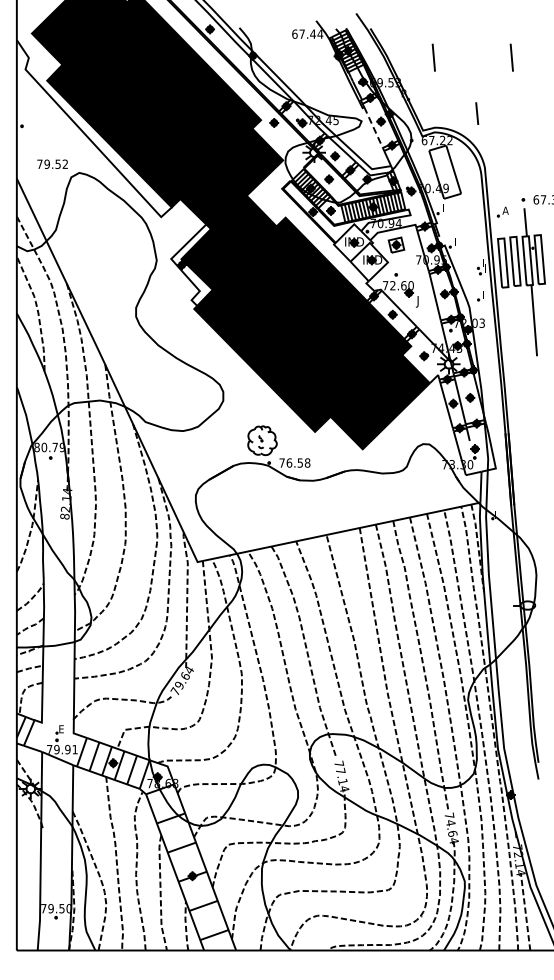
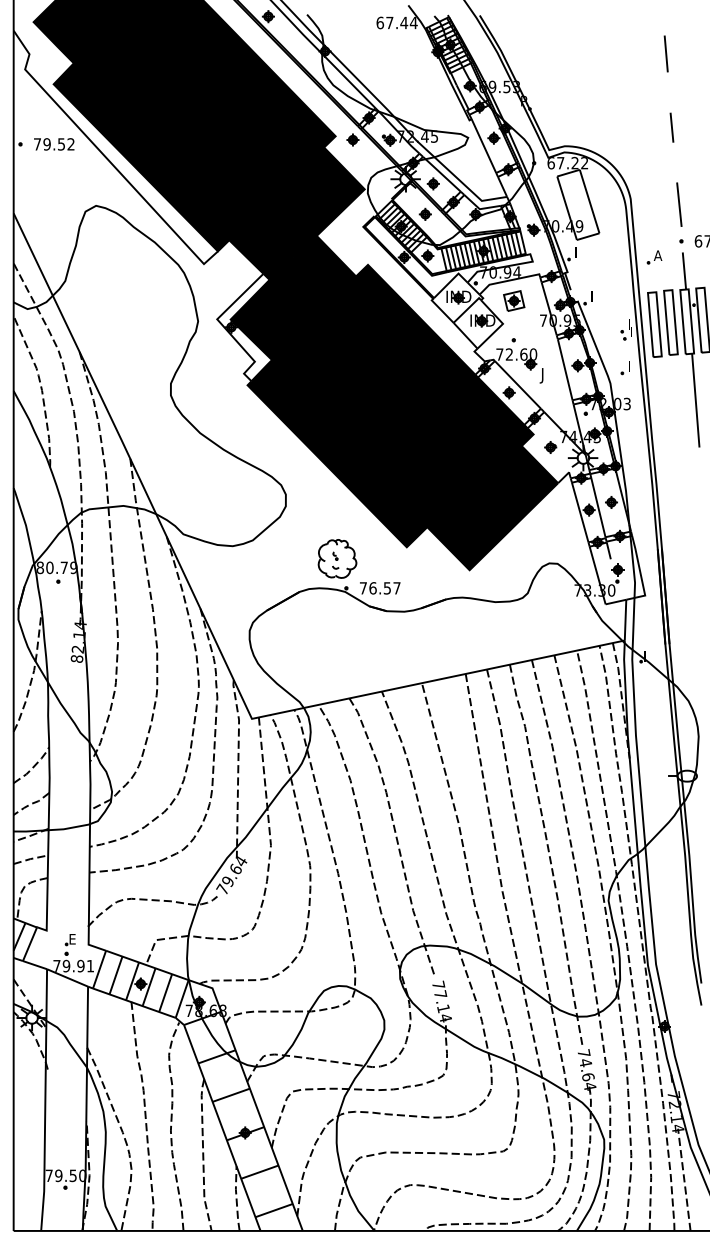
line: (433, 57) -> (562, 53), removed
line: (477, 113) -> (672, 127), moved
line: (373, 128) -> (483, 147), dashed -> solid
text: (52, 163) -> (54, 143), moved
line: (521, 171) -> (678, 203), added
text: (307, 462) -> (396, 587), 76.58 -> 76.57

